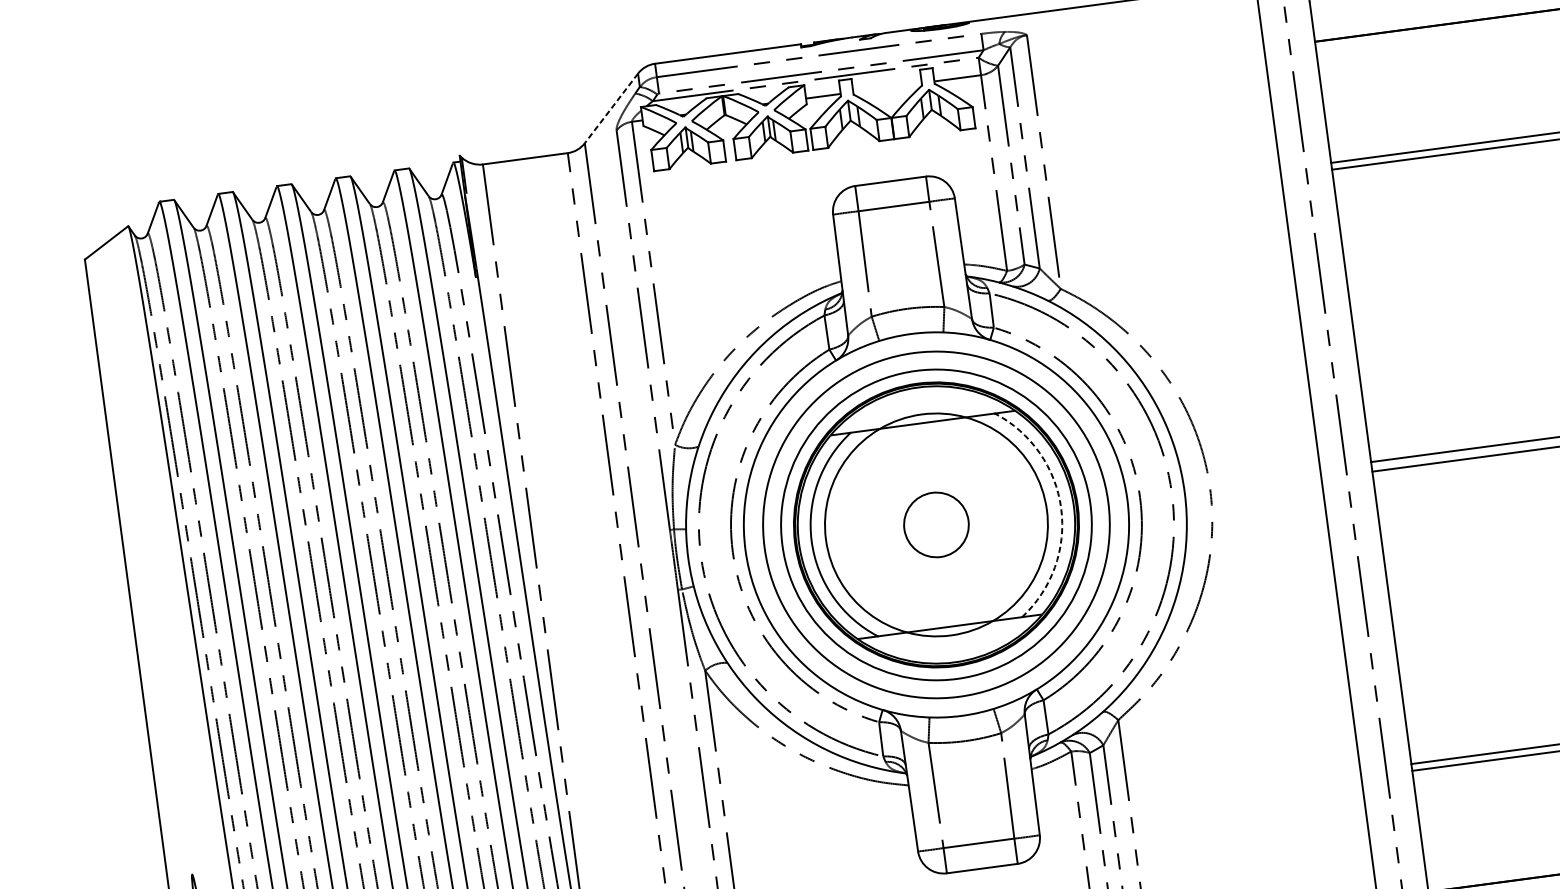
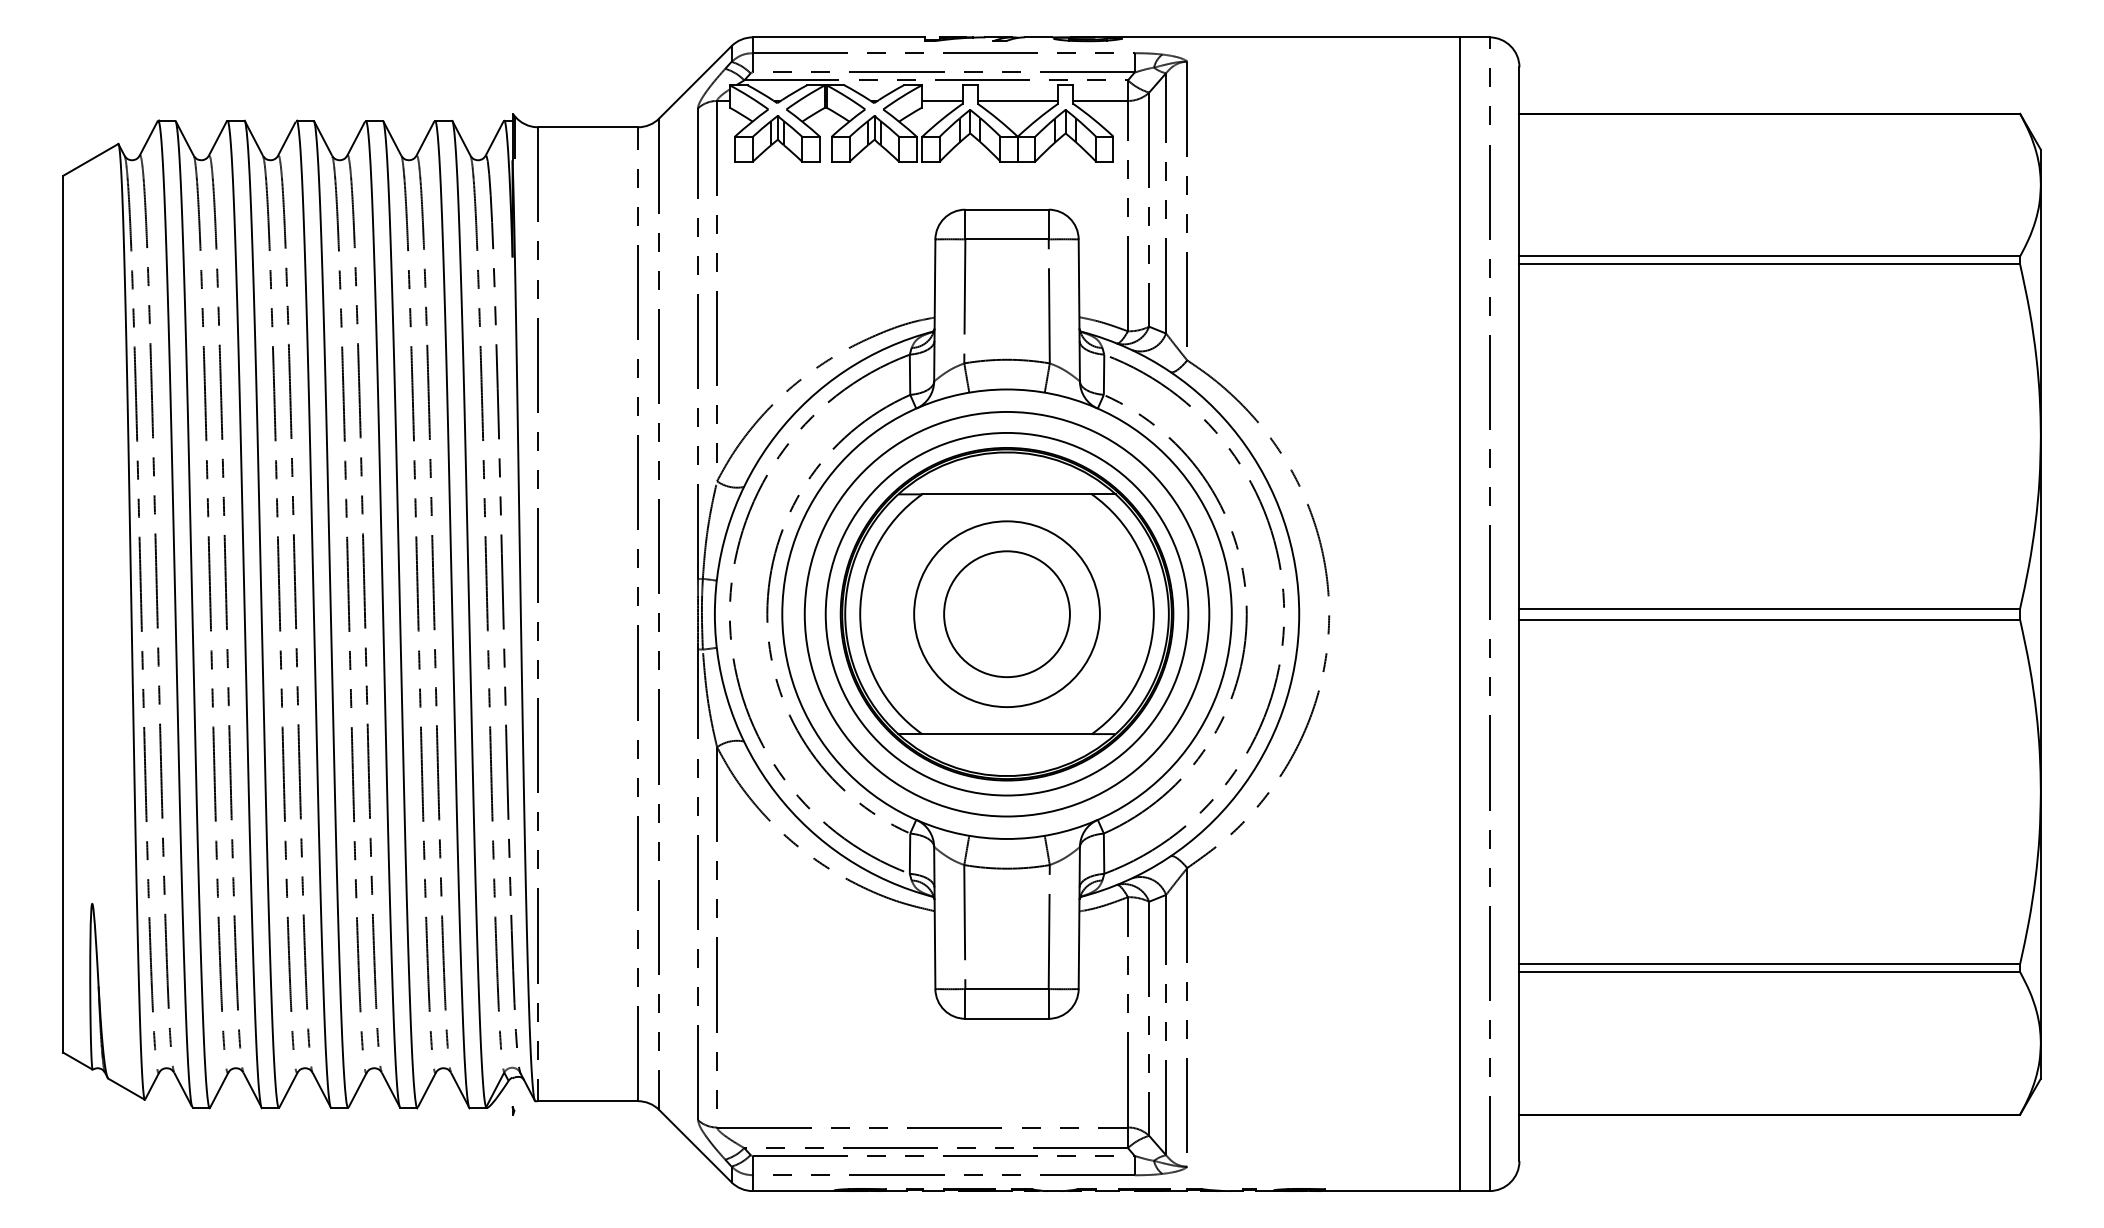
line: (887, 87) -> (1017, 100), added
line: (611, 108) -> (695, 82), dashed -> solid
arc: (1060, 508) -> (1153, 614), dashed -> solid
circle: (936, 525) -> (1006, 614), size x0.71
circle: (936, 525) -> (1006, 614), size x1.67

